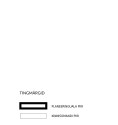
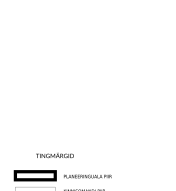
text: (32, 92) -> (55, 155), moved

